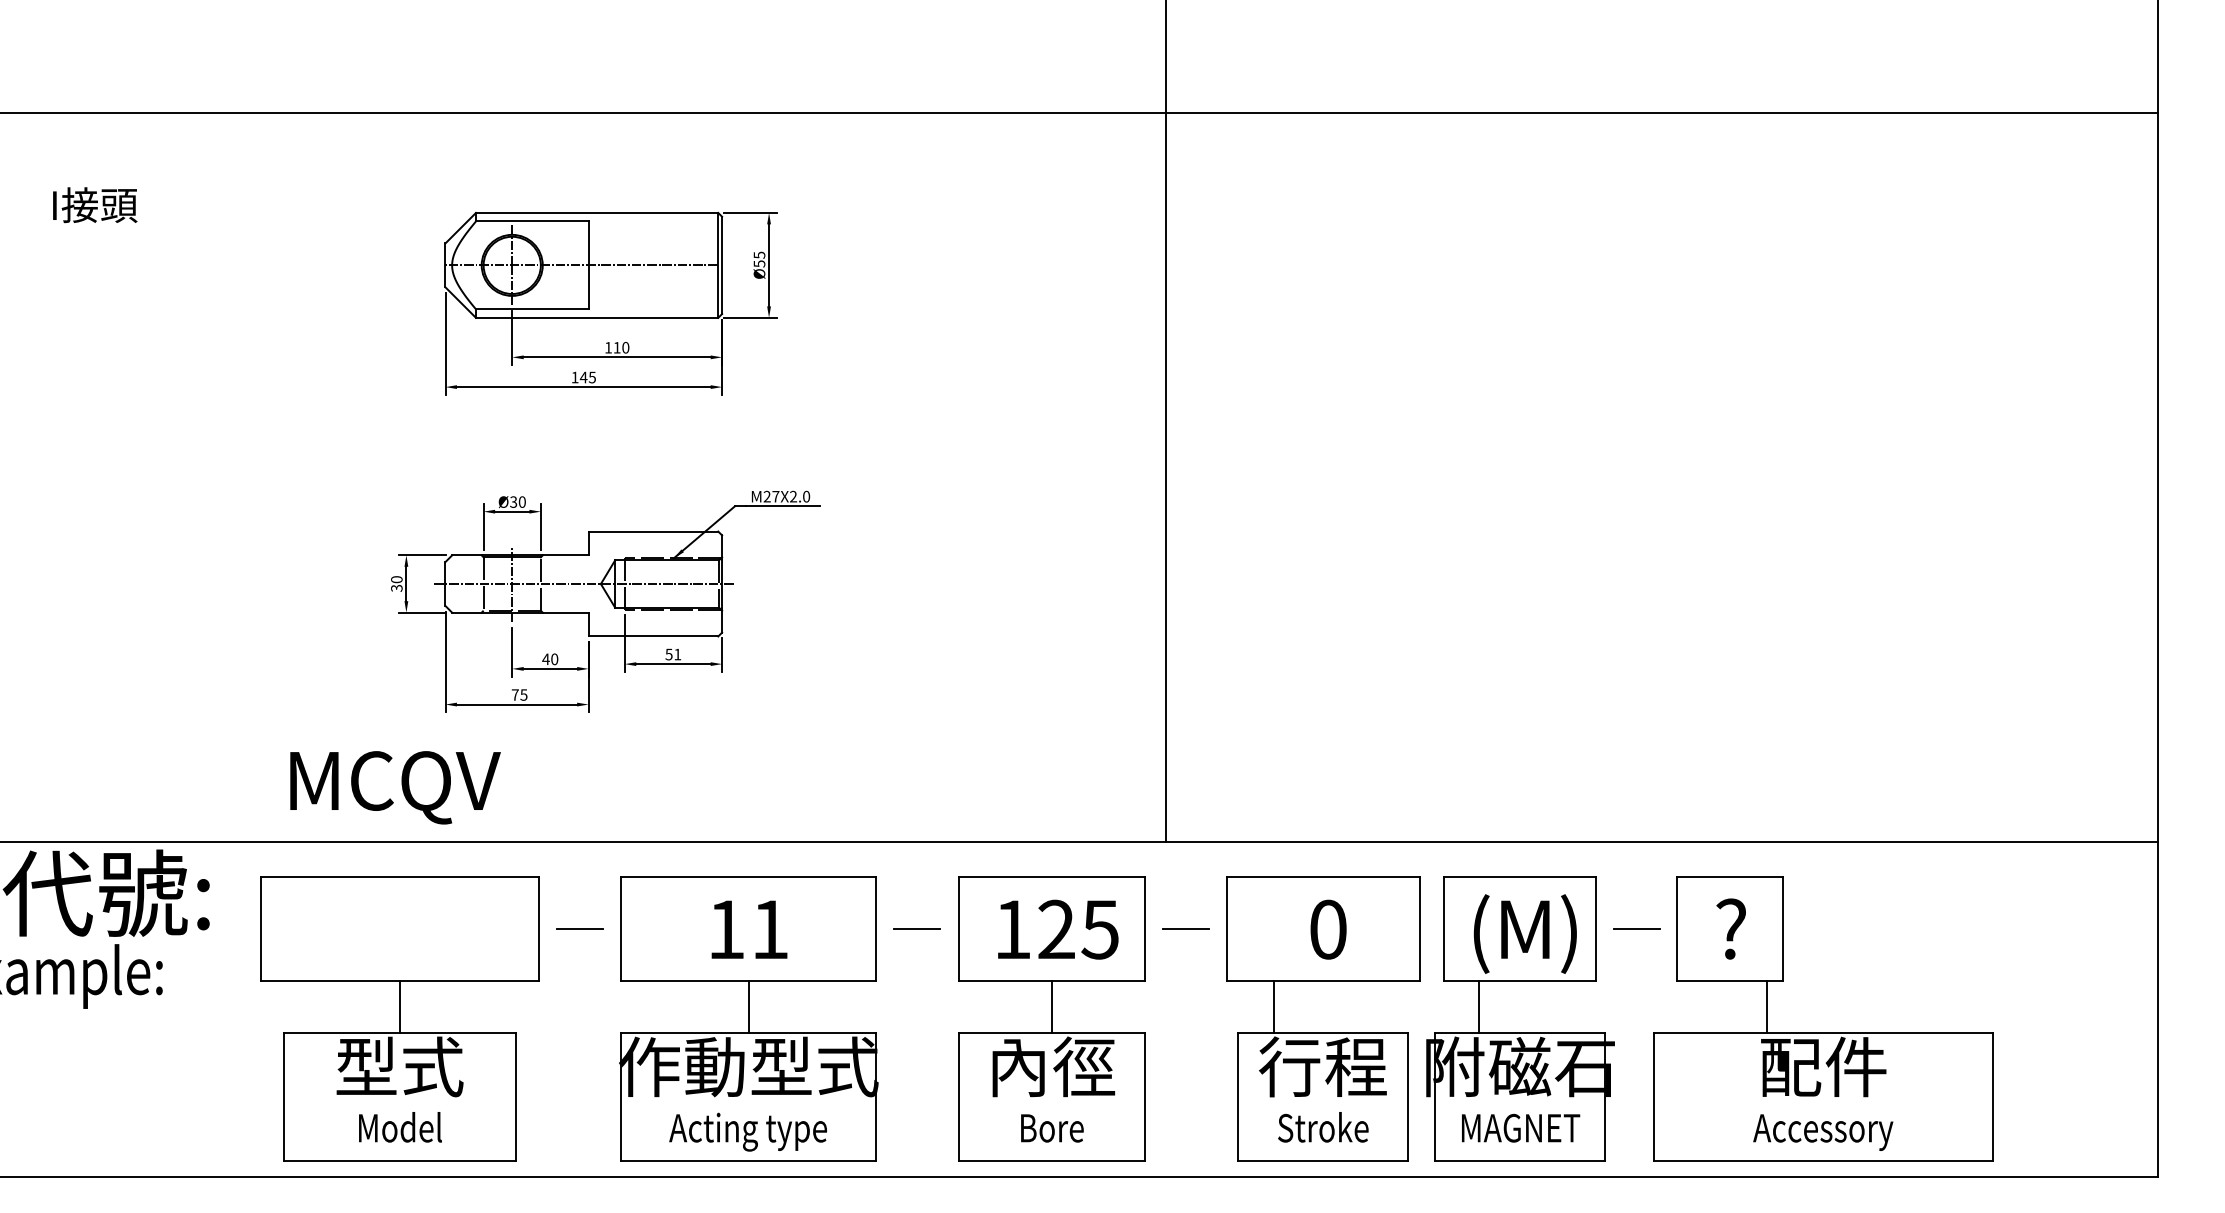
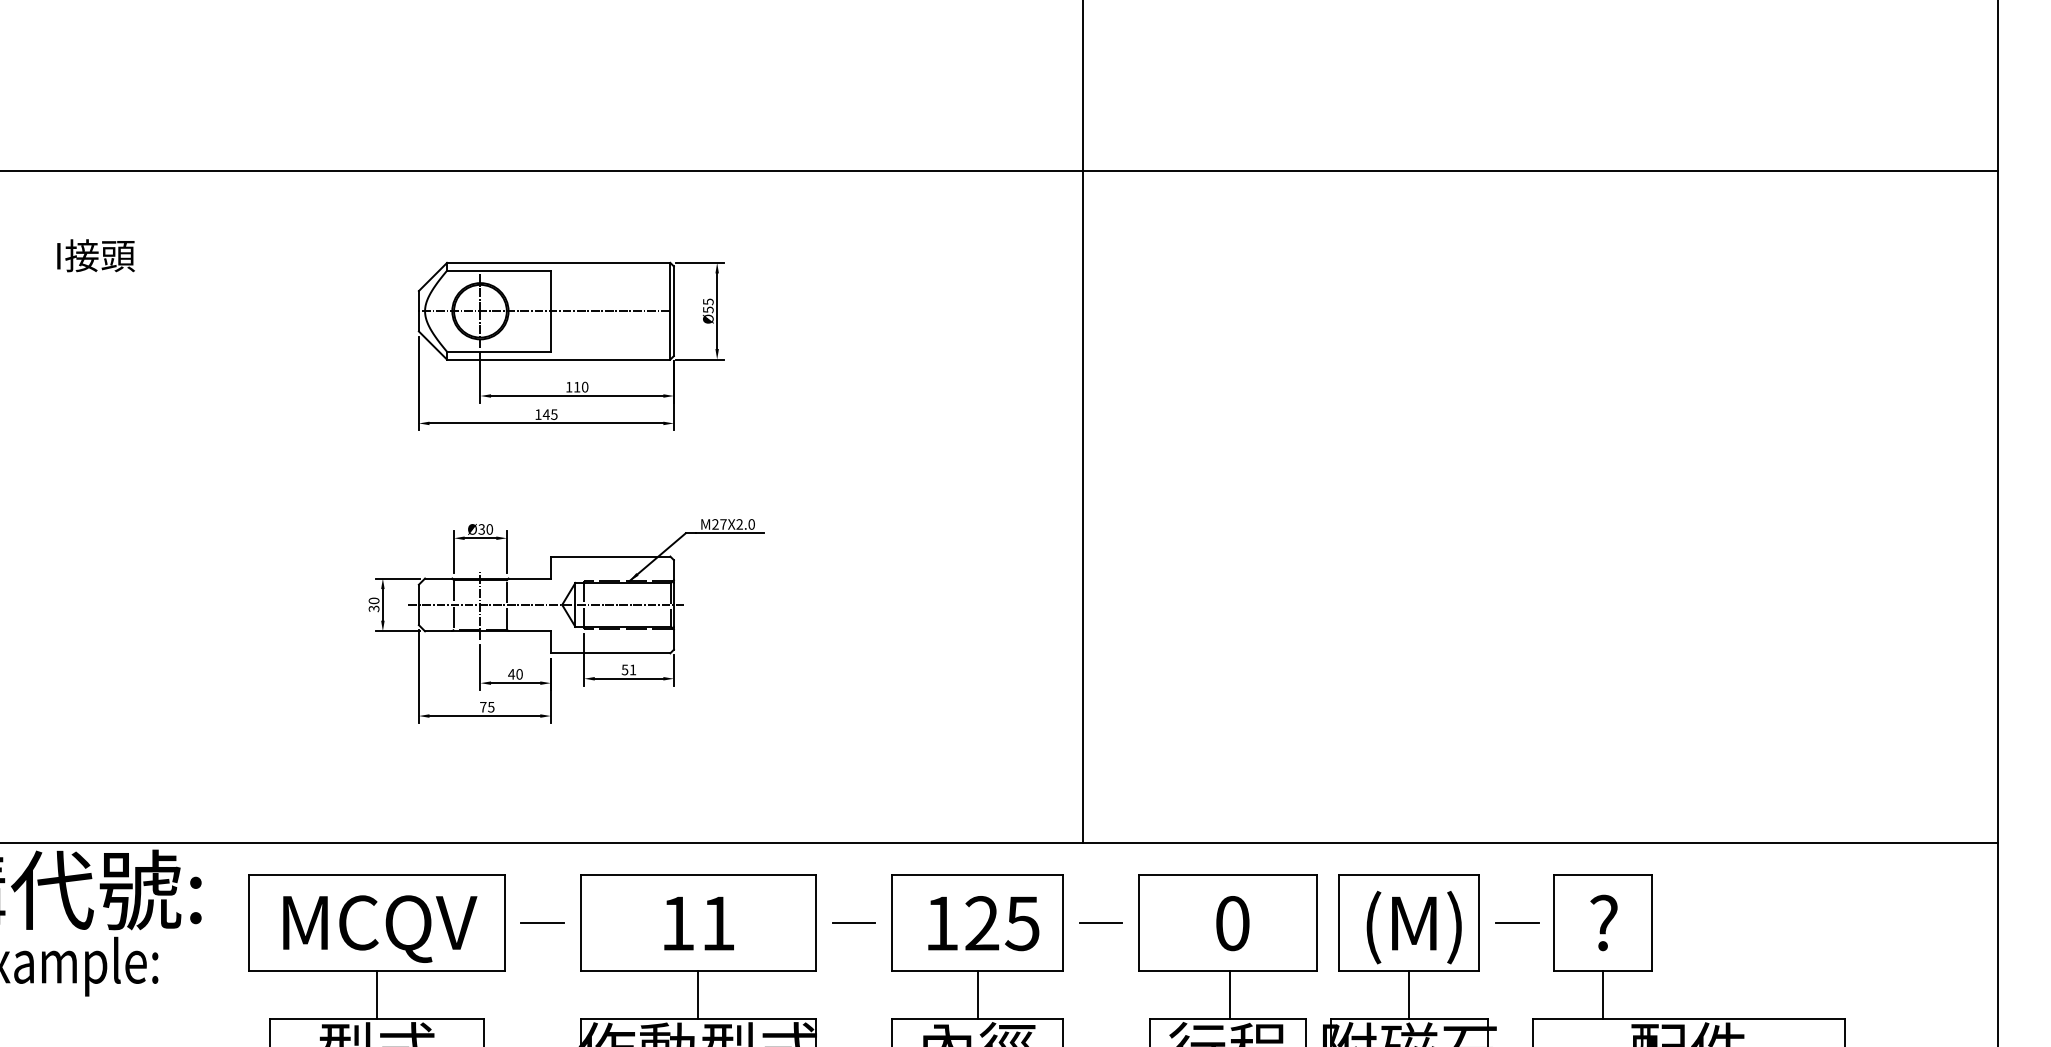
text: (395, 787) -> (380, 928), moved
line: (1273, 1007) -> (1230, 995), moved
line: (1478, 1007) -> (1408, 995), moved
line: (1767, 1007) -> (1603, 995), moved

